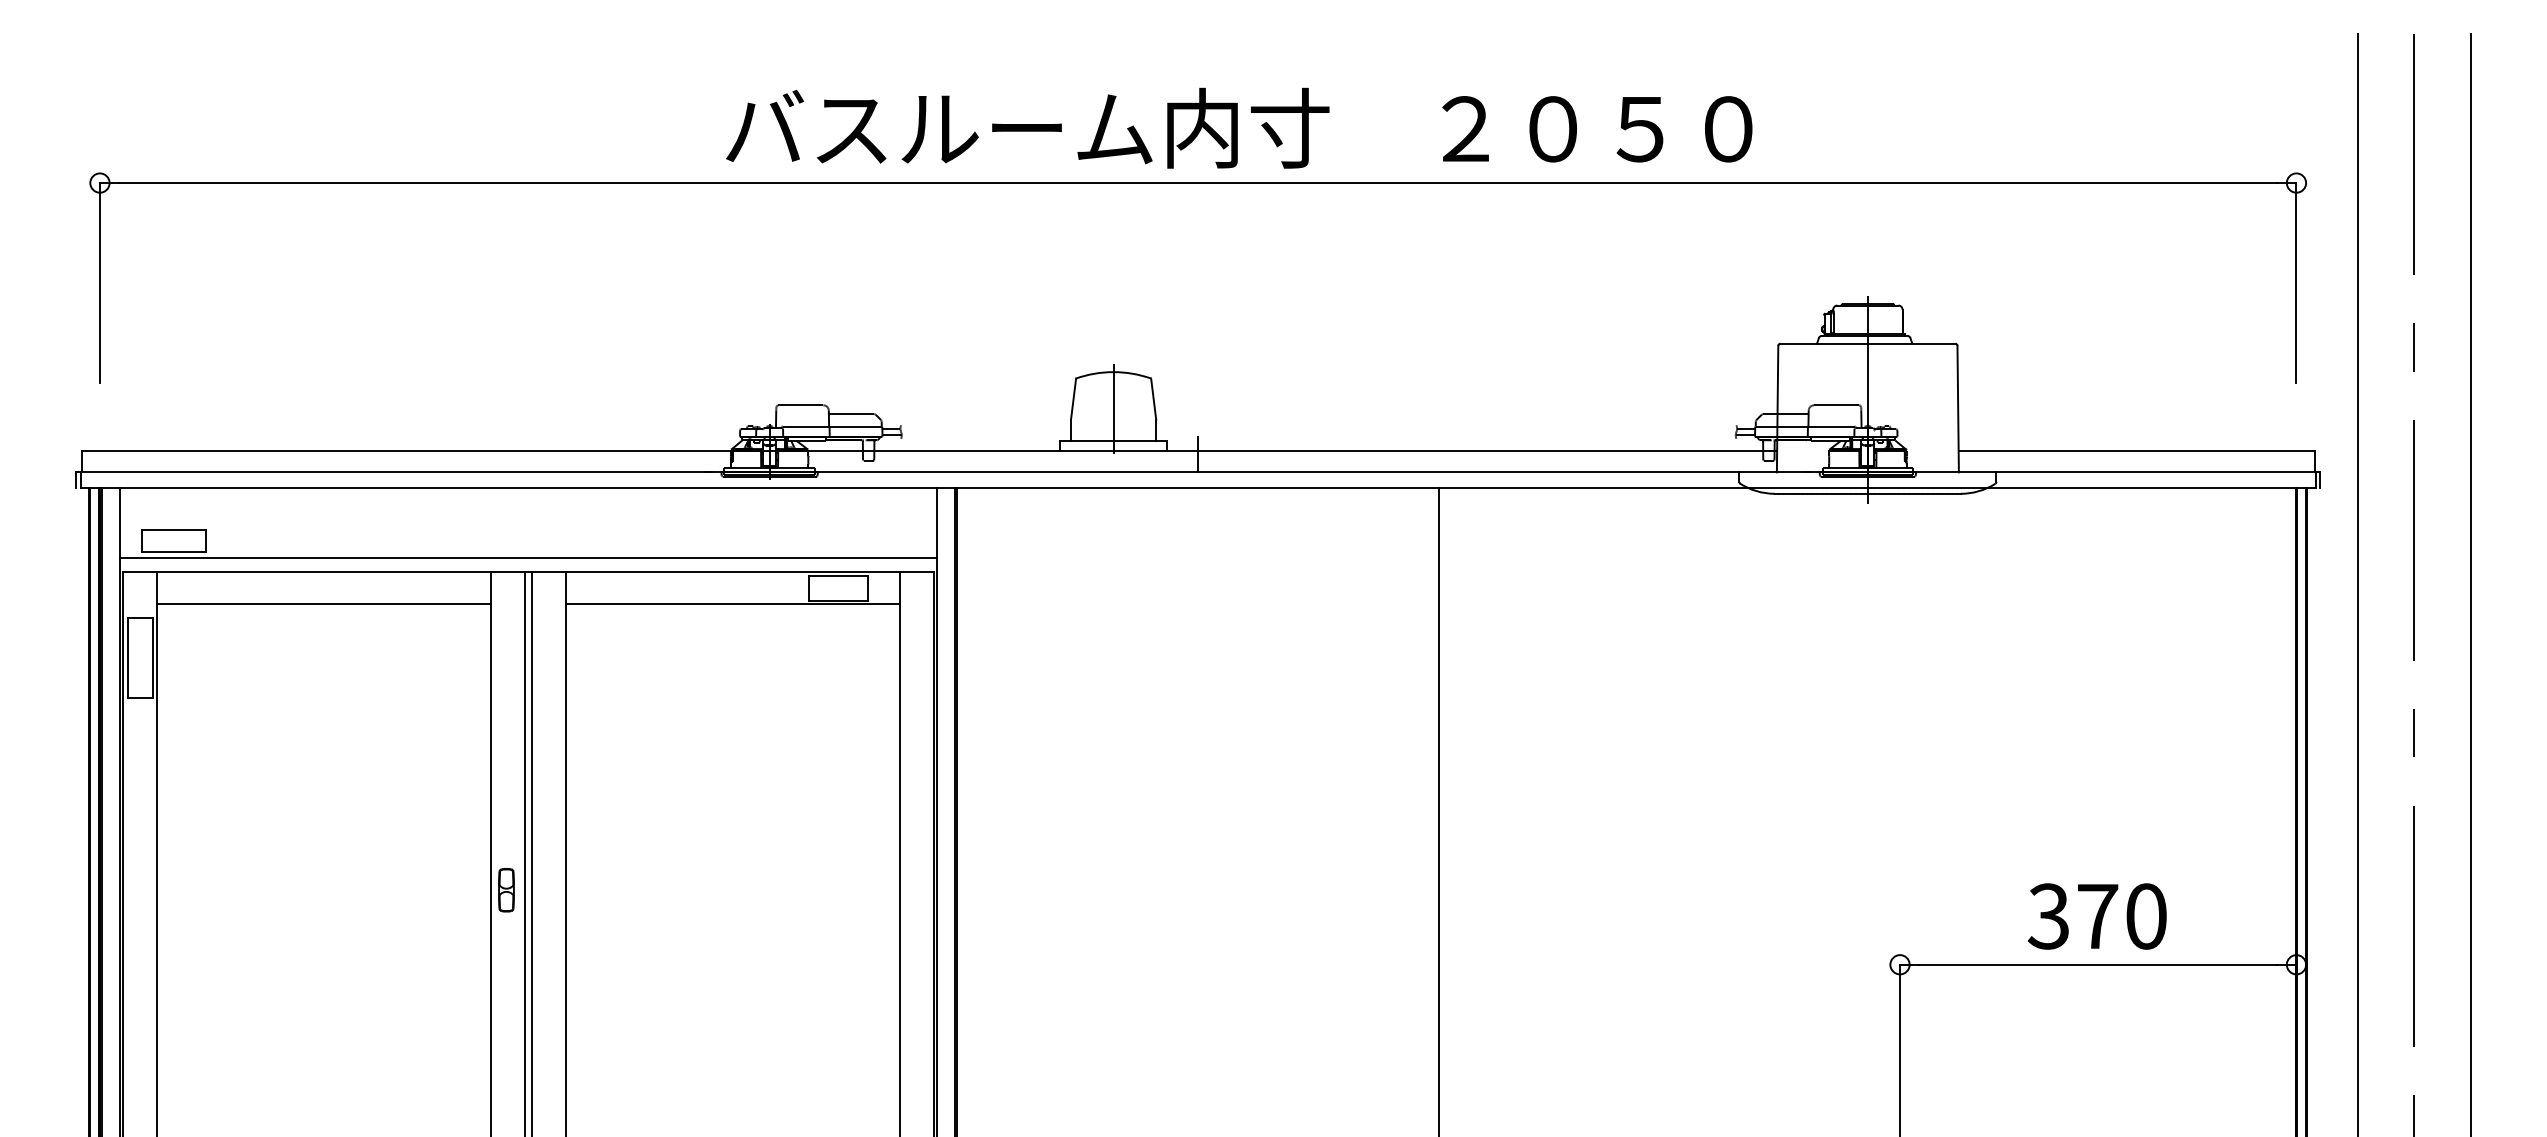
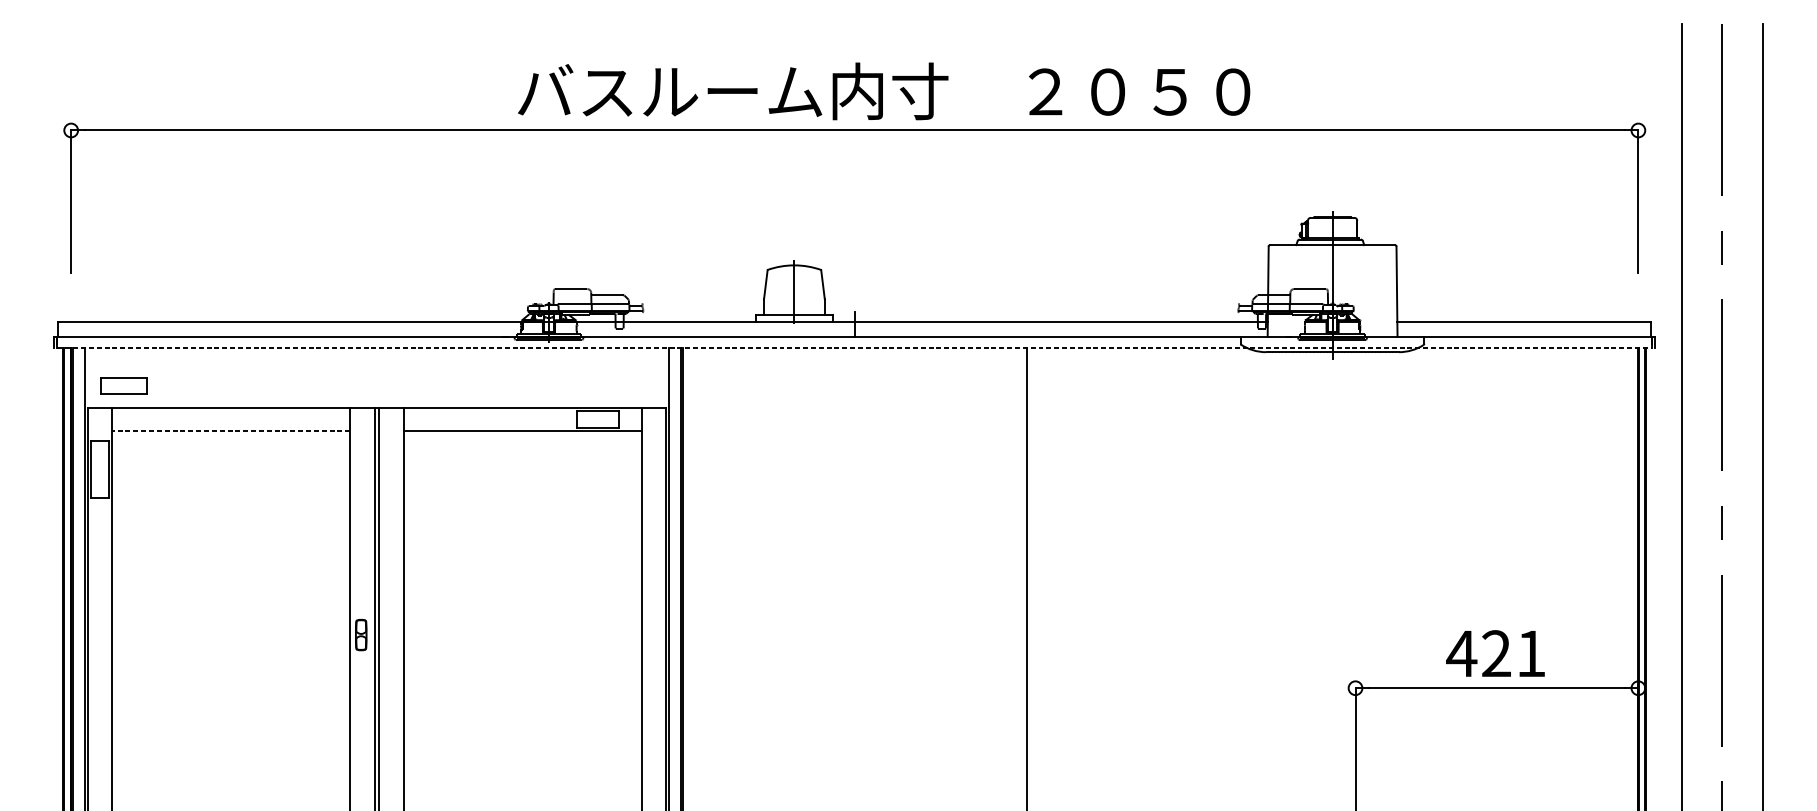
line: (1198, 488) -> (854, 348), solid -> dashed
line: (528, 558) -> (376, 398), removed
line: (324, 604) -> (231, 431), solid -> dashed
text: (2096, 916) -> (1495, 653), 370 -> 421

